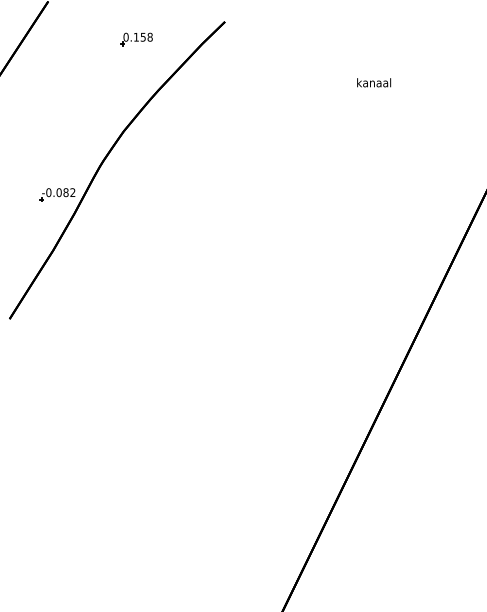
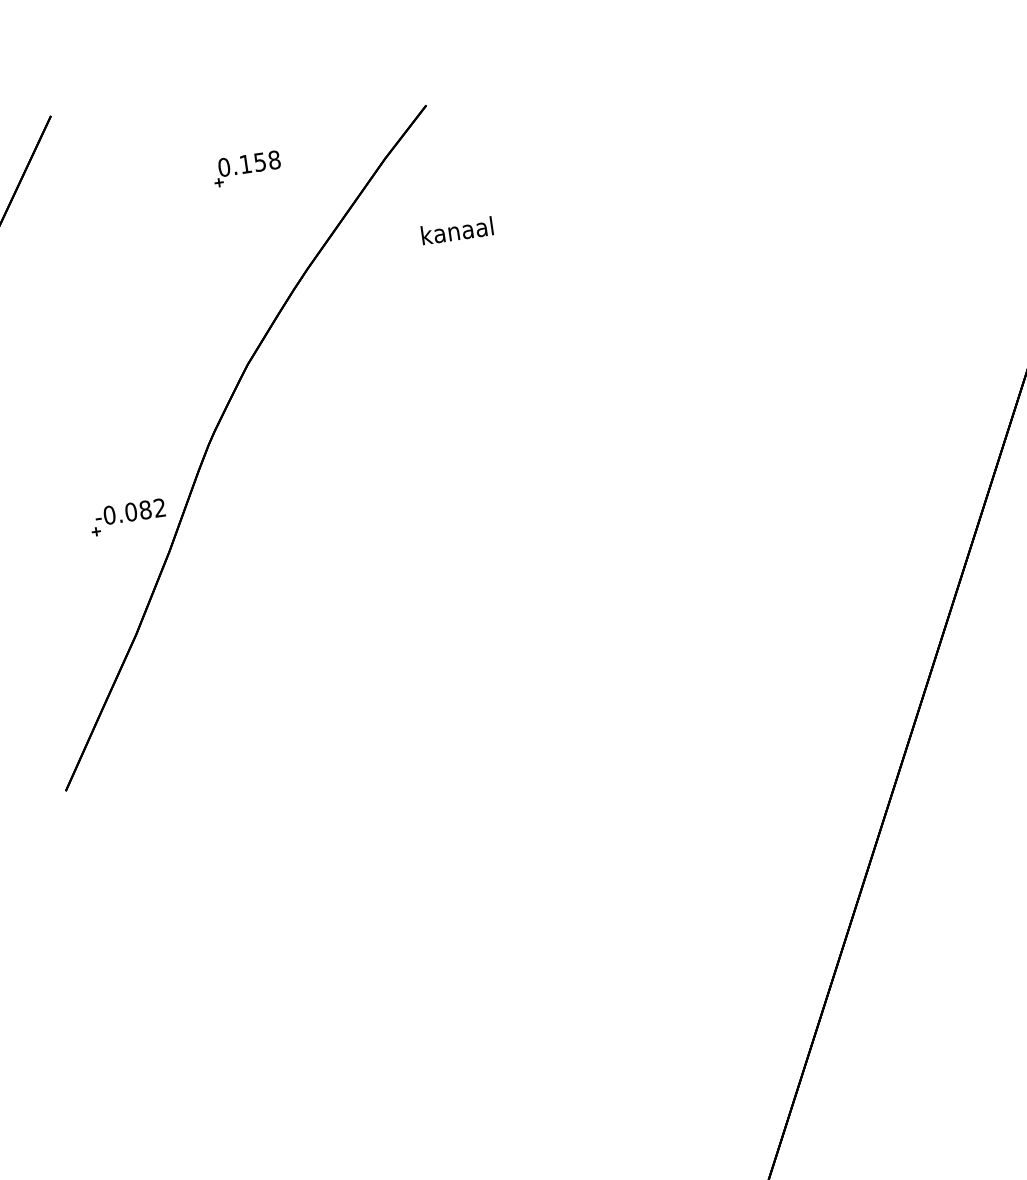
text: (374, 82) -> (458, 230), moved

